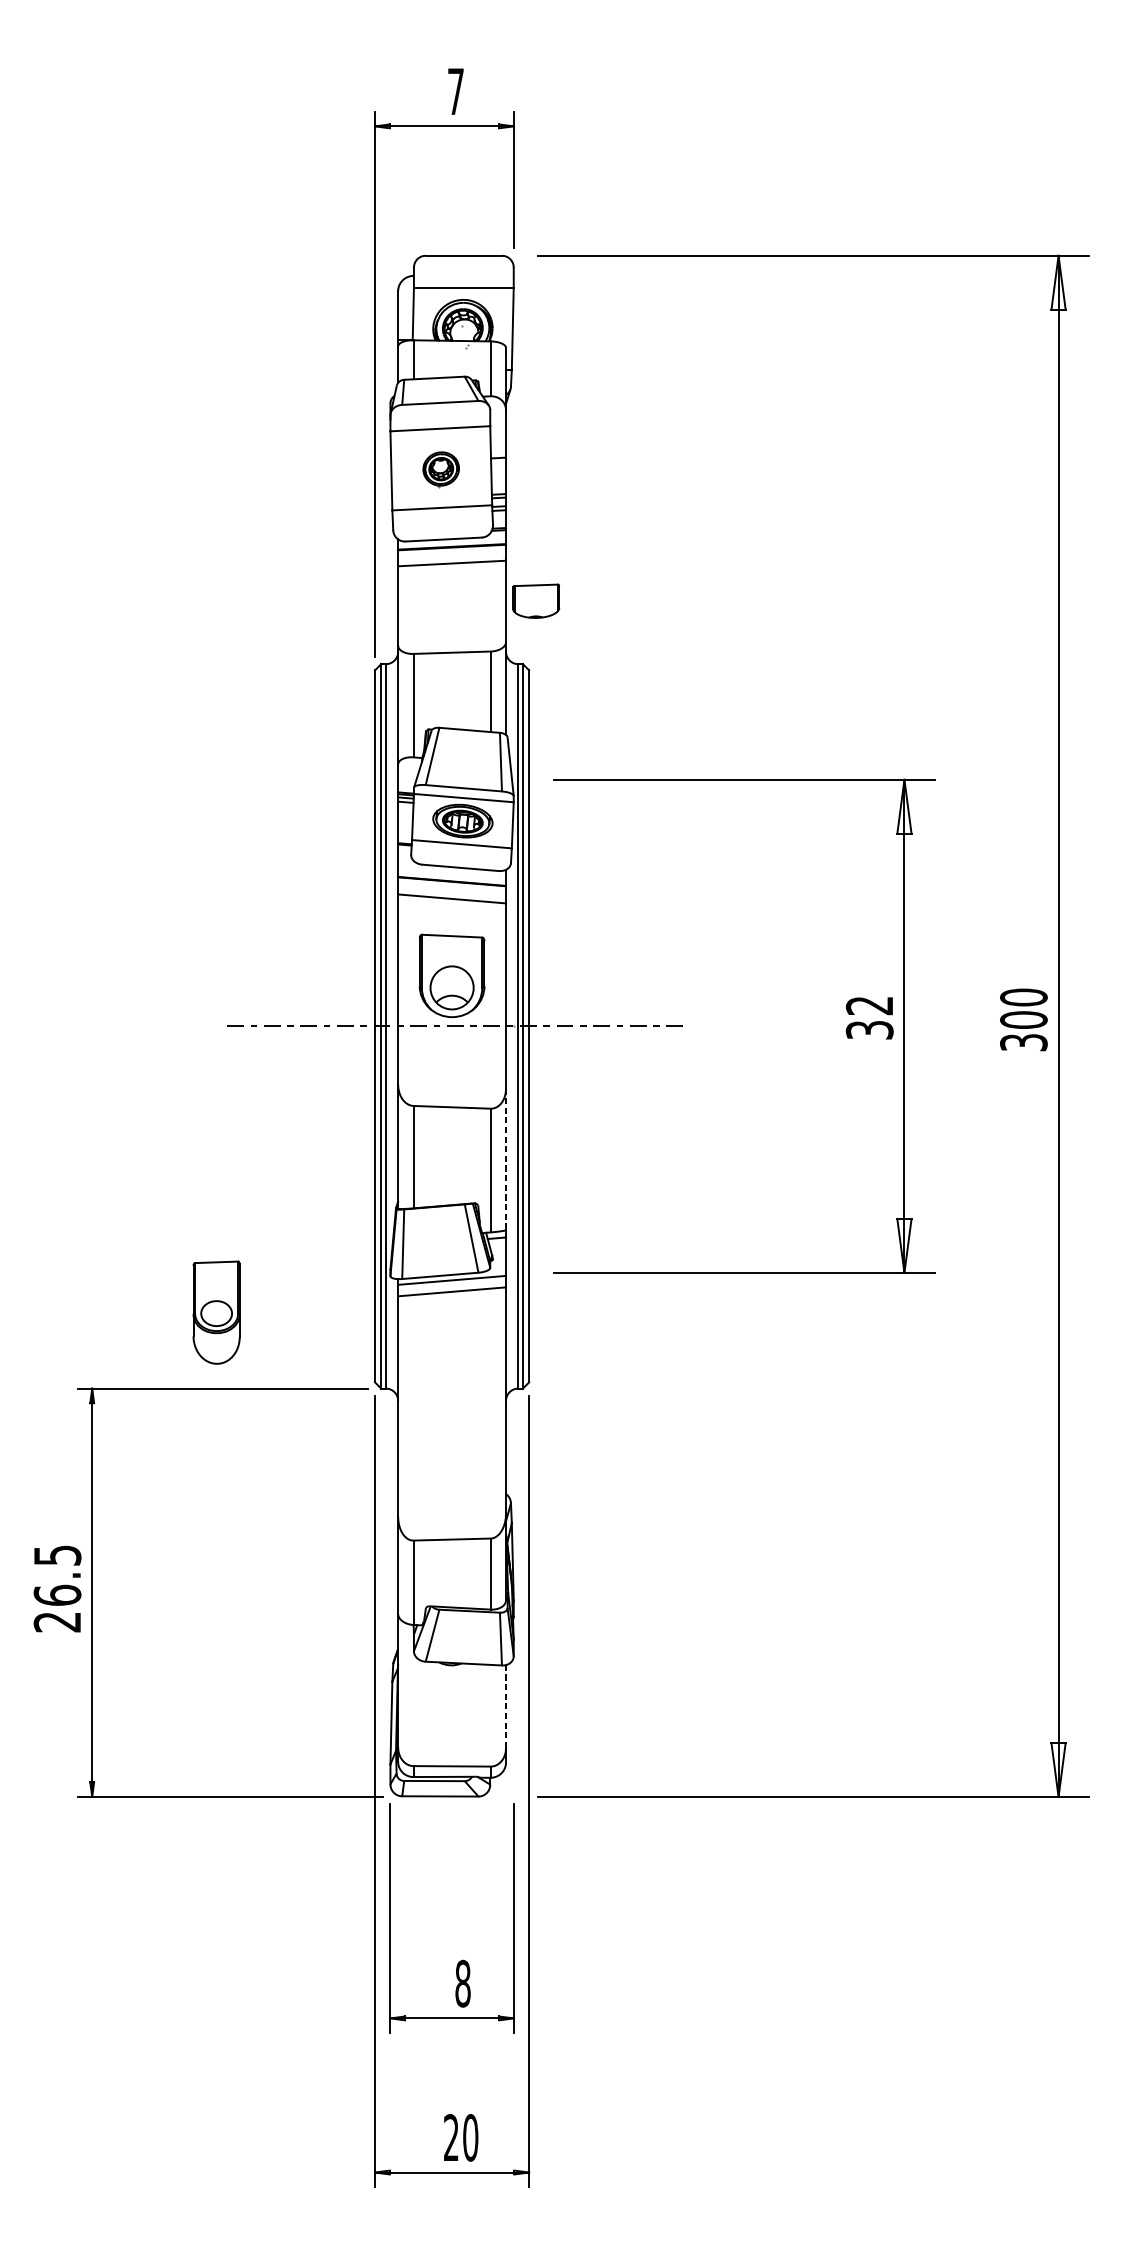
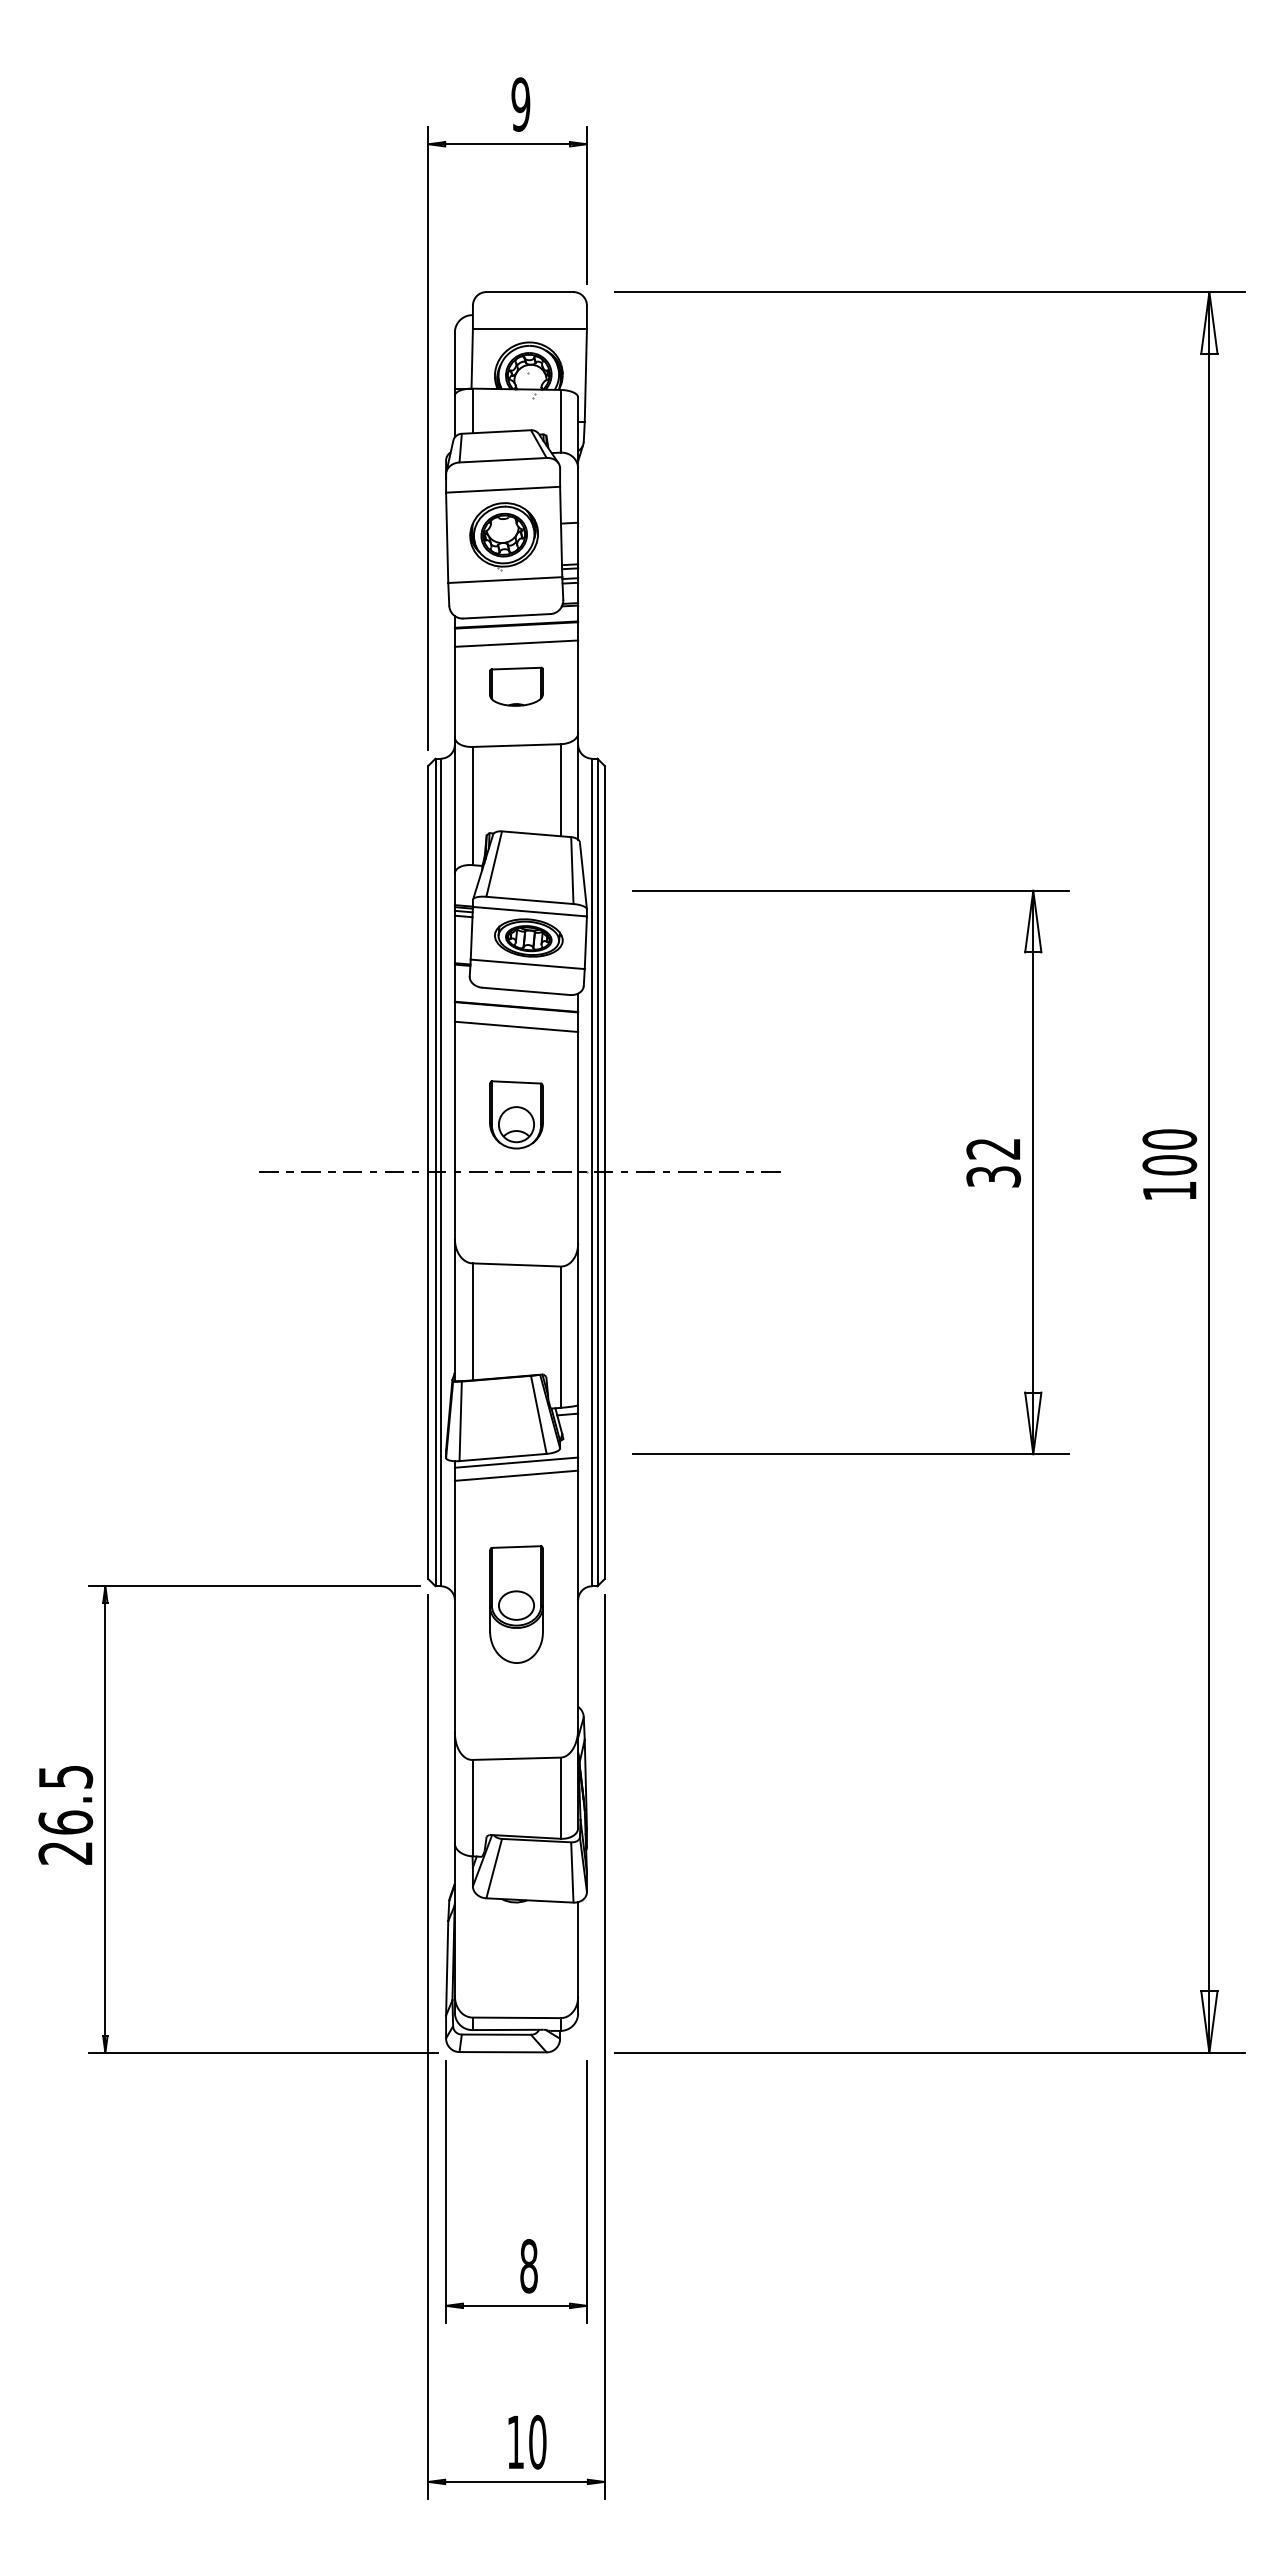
text: (455, 91) -> (520, 104), 7 -> 9
part: (440, 469) -> (503, 536), size x1.67
part: (536, 601) -> (516, 686), moved
part: (452, 975) -> (516, 1114), size x0.71
text: (1023, 1042) -> (1169, 1190), 300 -> 100
line: (506, 1159) -> (578, 1324), dashed -> solid
part: (216, 1312) -> (516, 1604), moved
line: (506, 1705) -> (578, 1948), dashed -> solid
text: (451, 2137) -> (515, 2441), 20 -> 10

